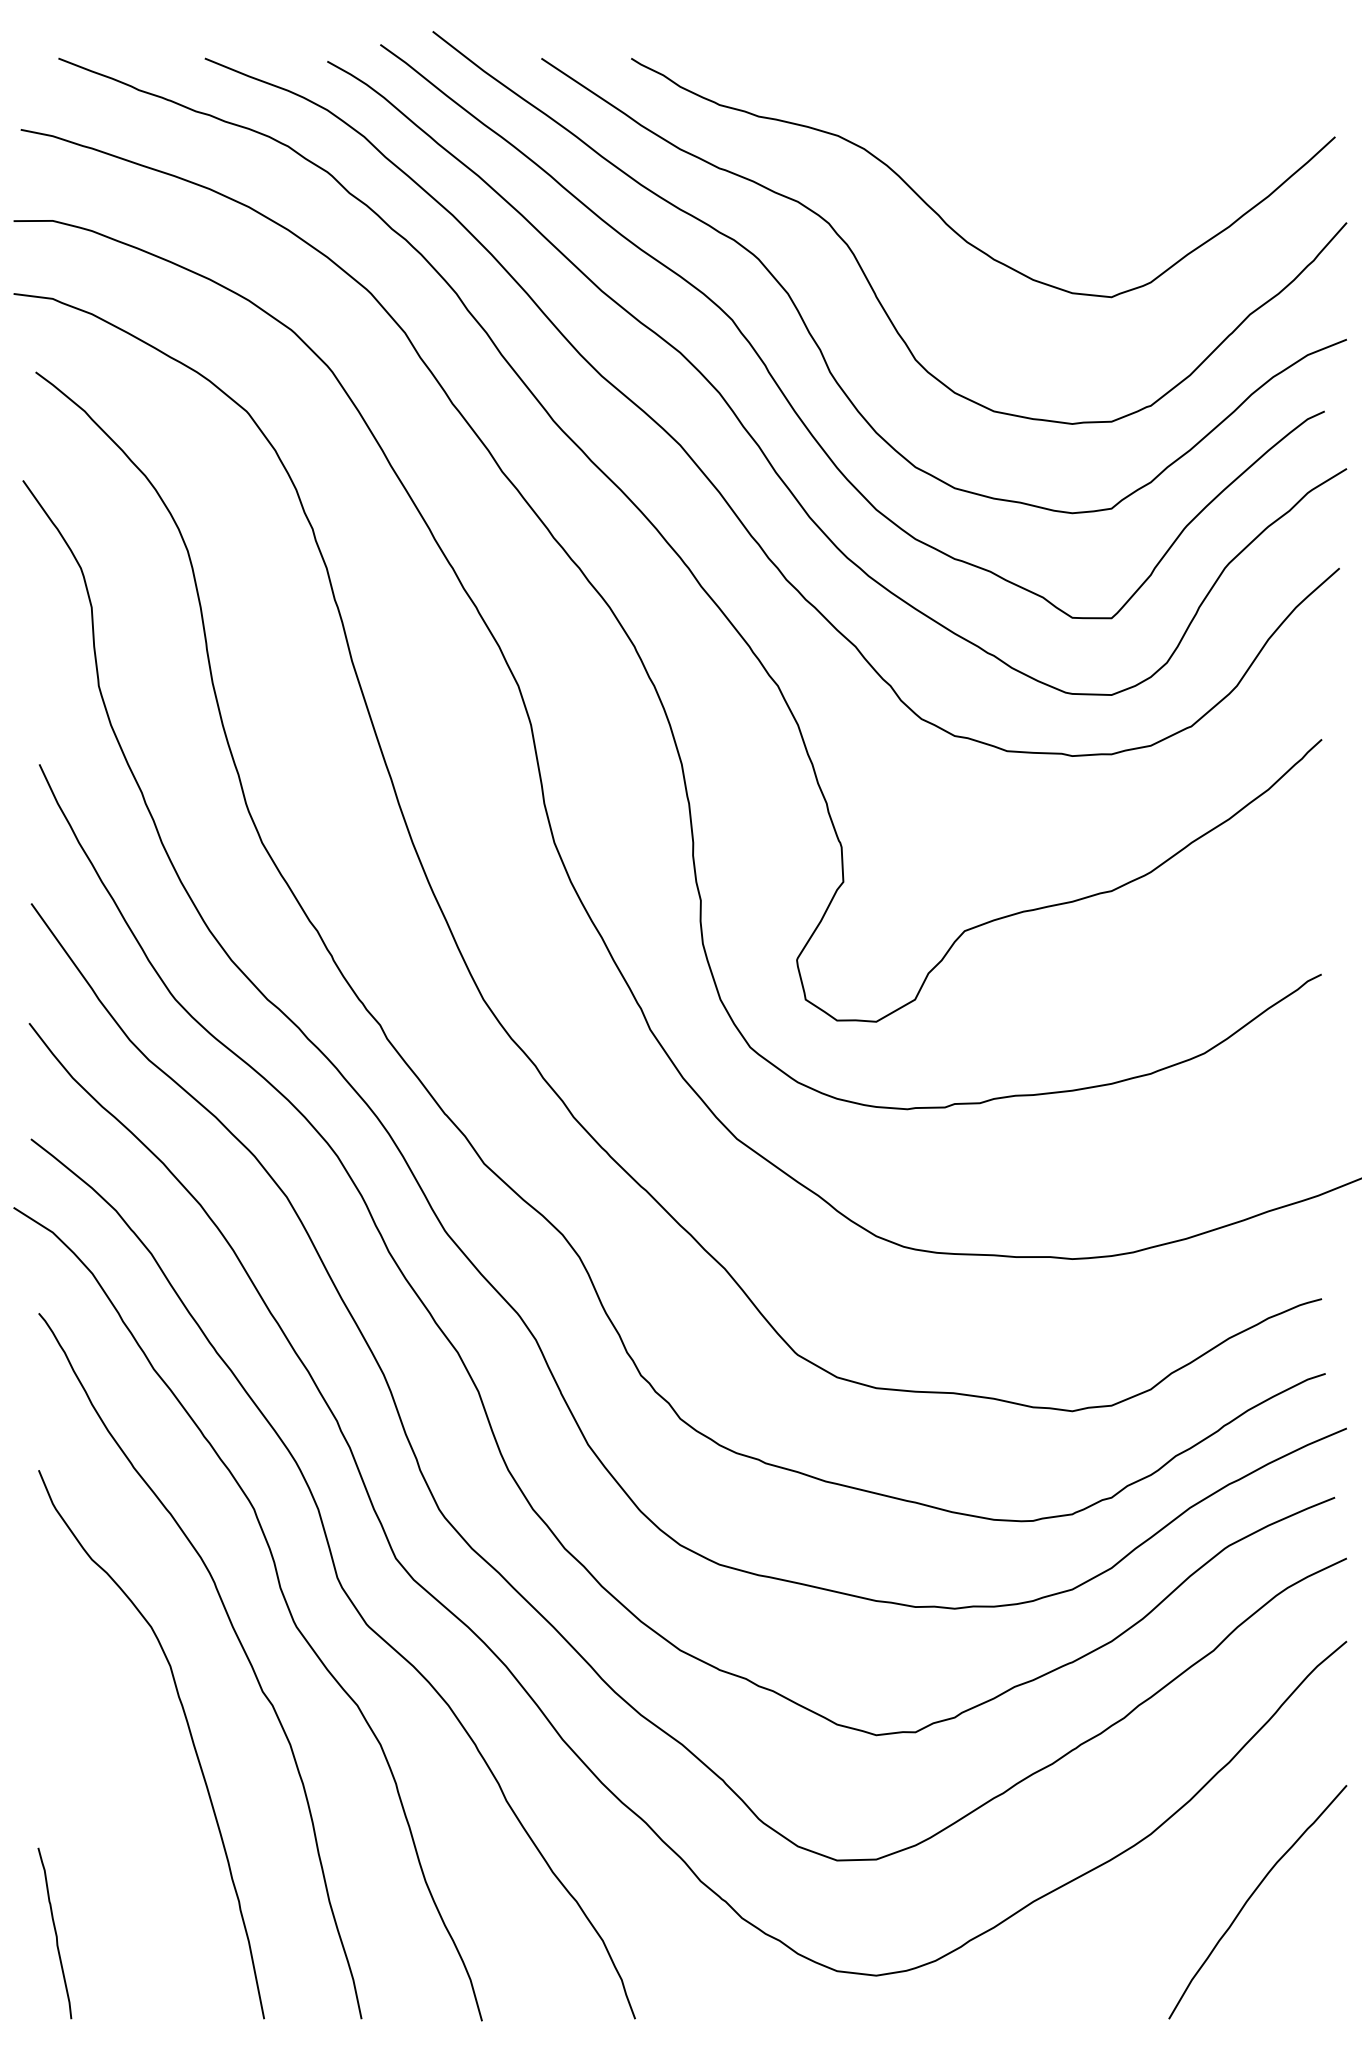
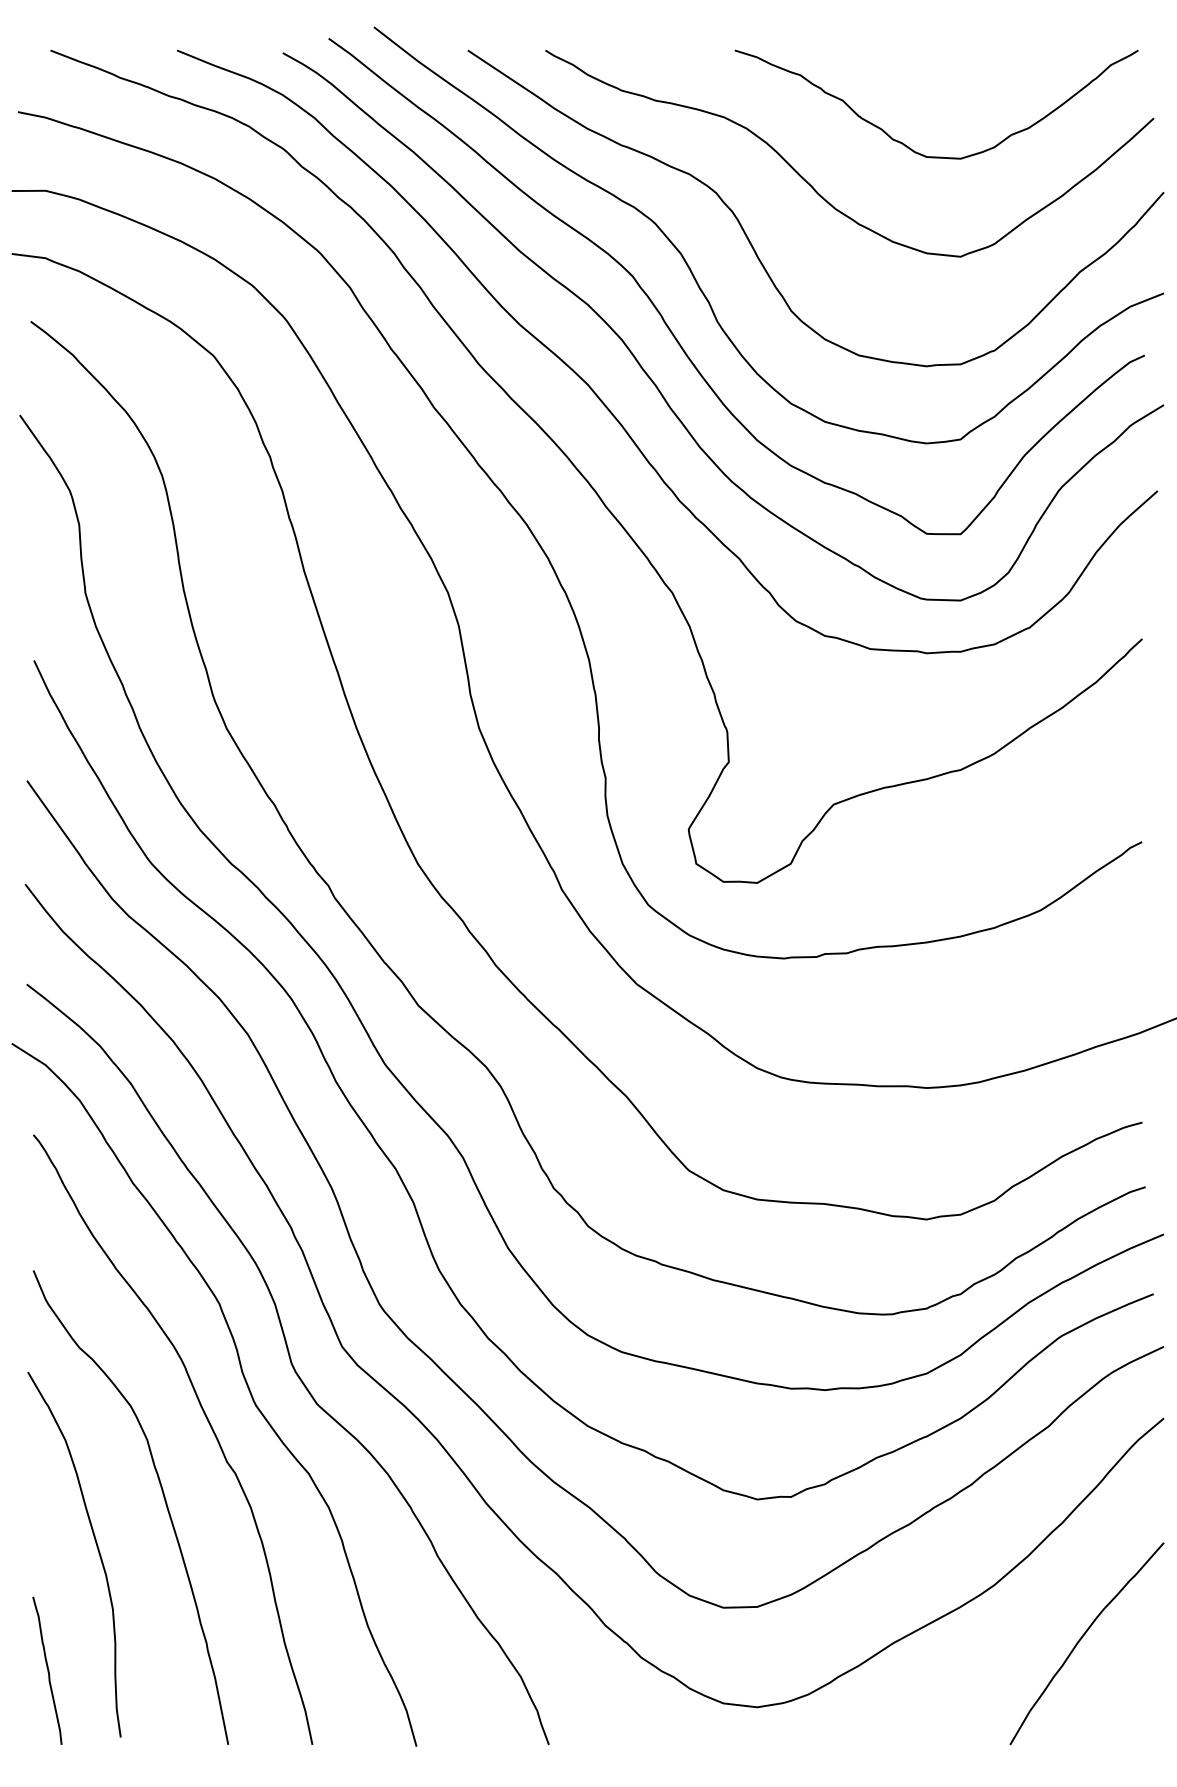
curve: (1049, 168) -> (906, 145), added
curve: (111, 1789) -> (96, 1546), added

